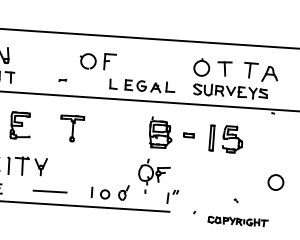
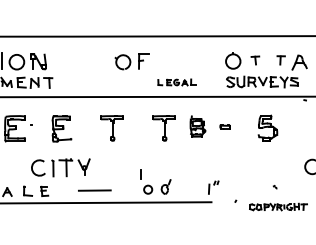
part: (224, 68) -> (255, 60), size x0.6
part: (251, 70) -> (281, 60), size x0.6
part: (62, 80) -> (99, 82), removed
part: (141, 85) -> (176, 82), size x0.6
part: (125, 132) -> (163, 128), added
part: (160, 132) -> (197, 126), size x0.7
part: (211, 138) -> (247, 128), removed
part: (153, 176) -> (193, 169), removed
line: (91, 192) -> (140, 174), moved

